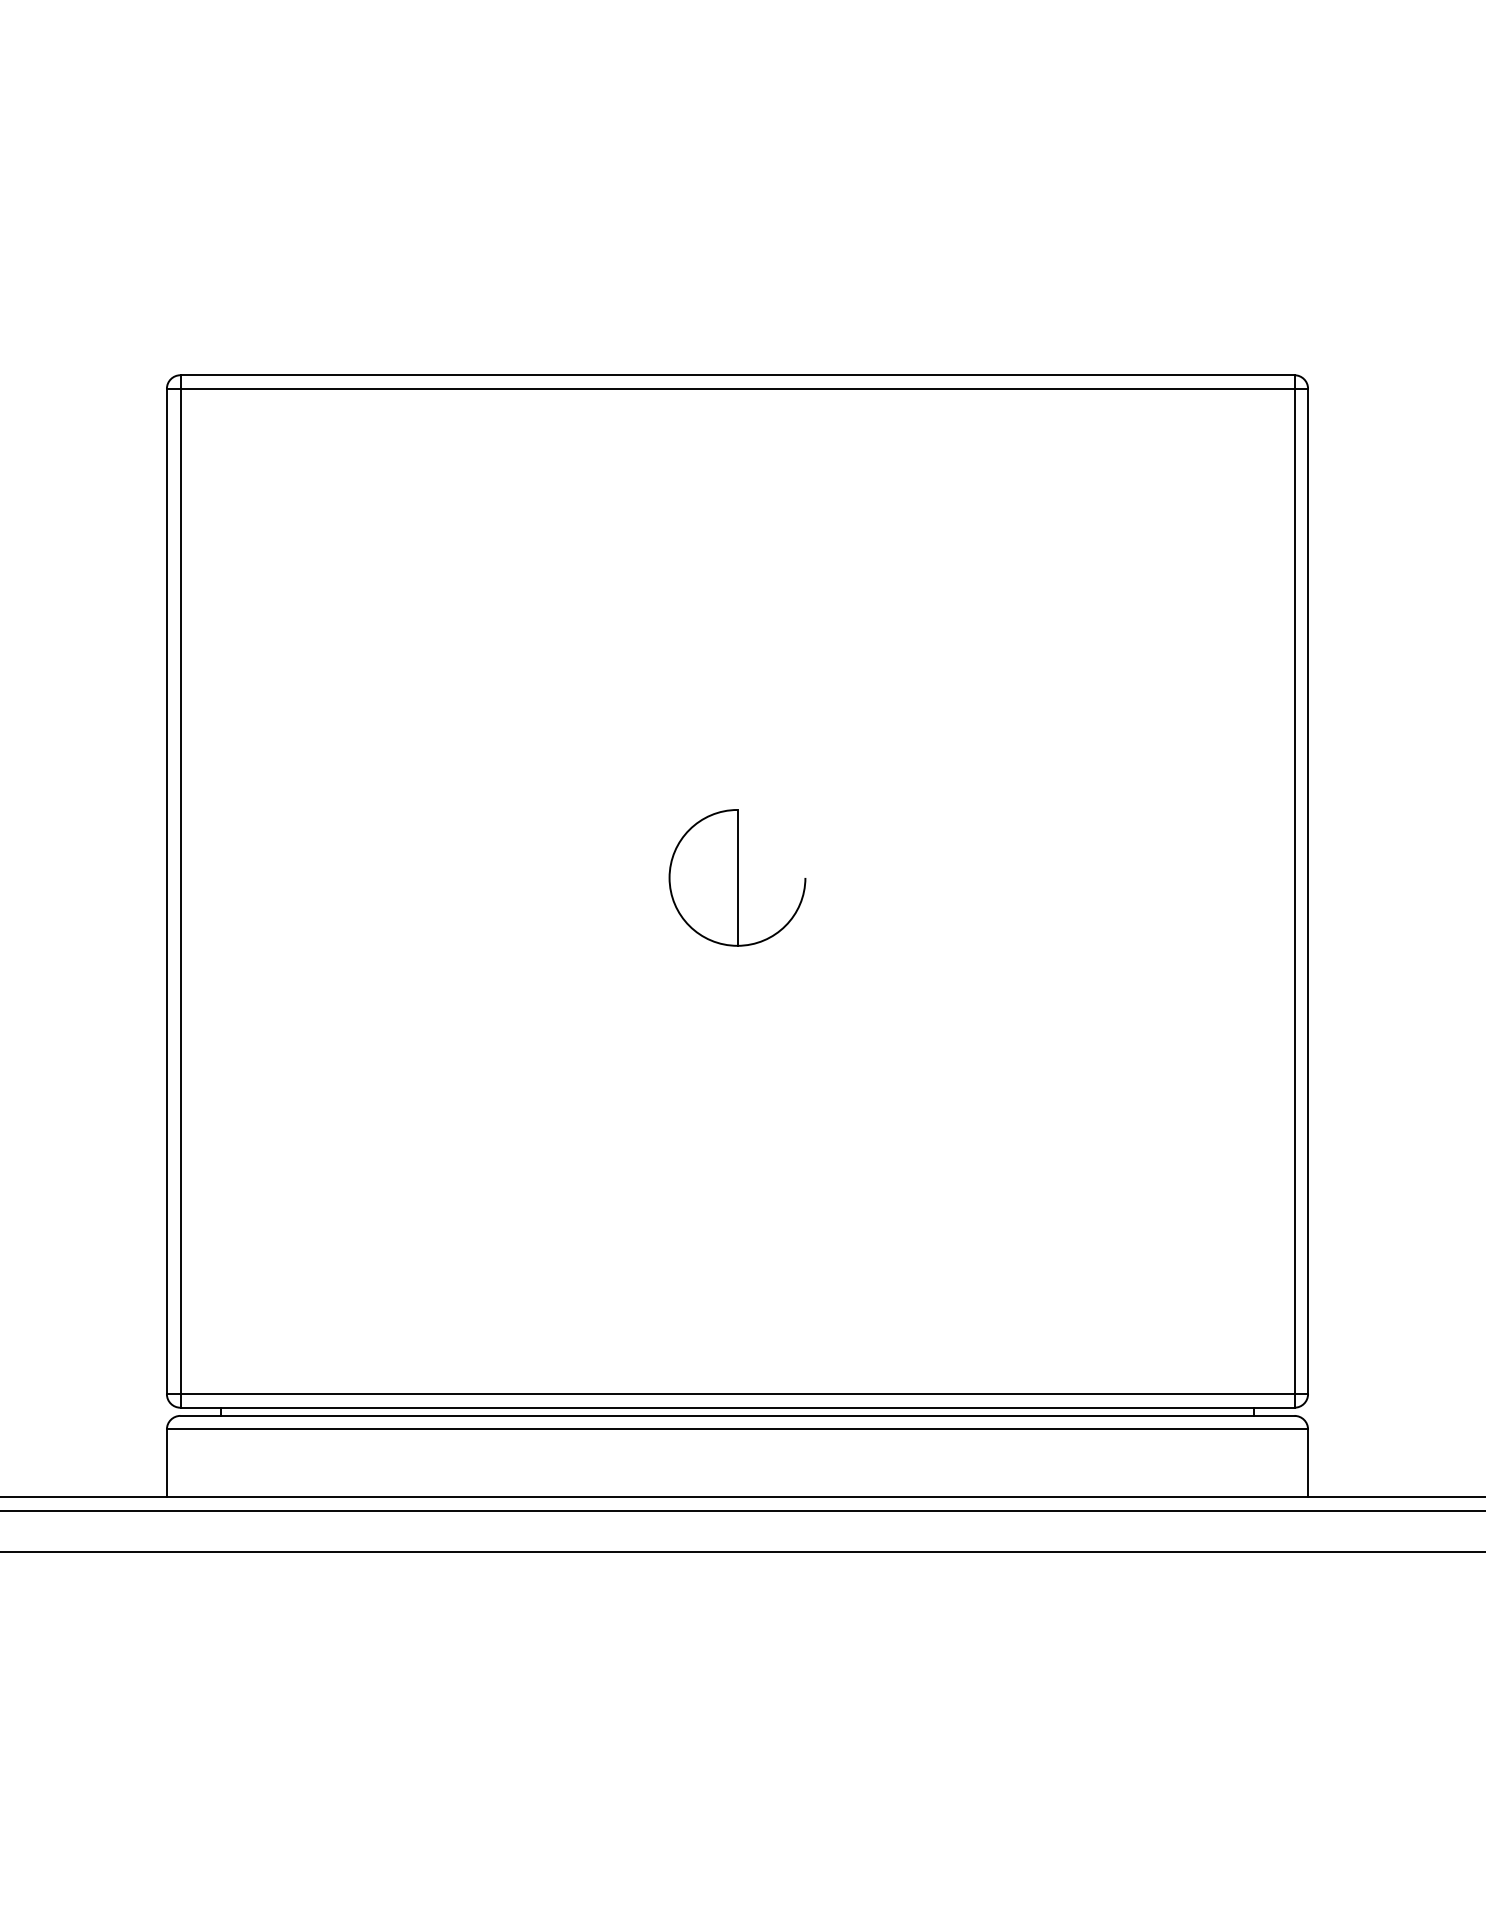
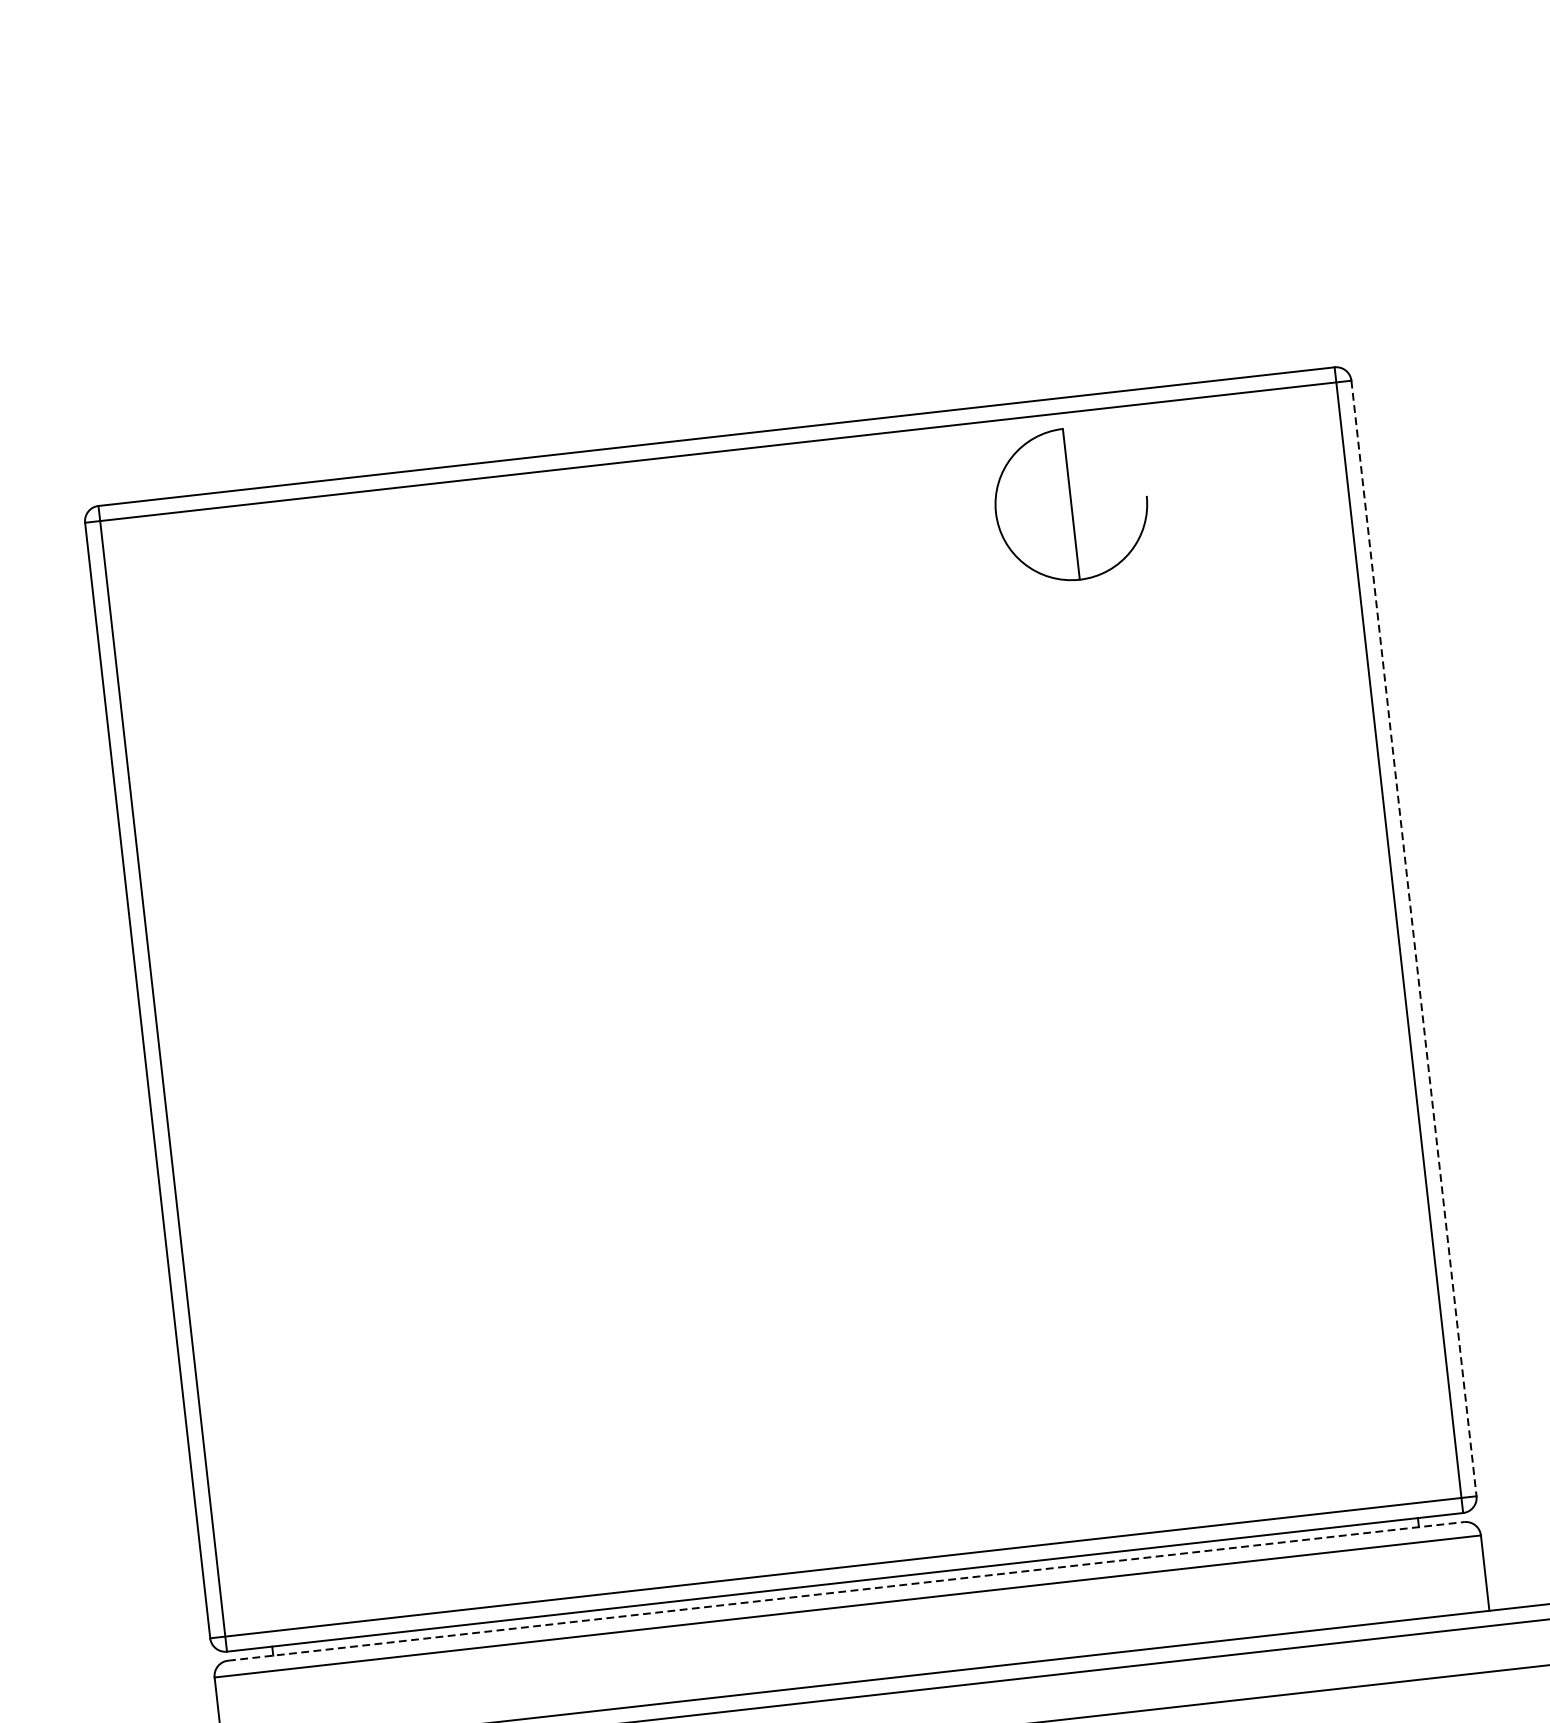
part: (737, 877) -> (1071, 503), moved
line: (1308, 891) -> (1414, 938), solid -> dashed
line: (737, 1415) -> (846, 1590), solid -> dashed

